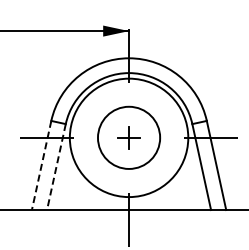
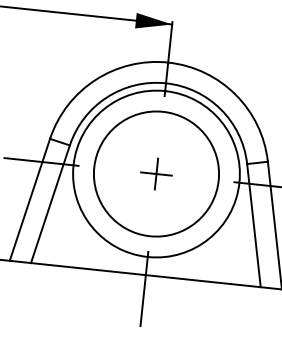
circle: (128, 137) -> (155, 173), size x1.43
line: (41, 165) -> (29, 199), dashed -> solid
line: (56, 167) -> (50, 204), dashed -> solid

